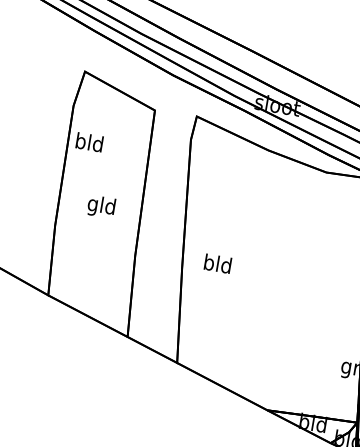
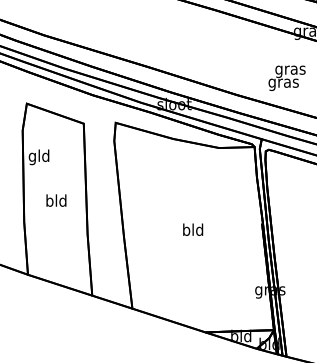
text: (80, 143) -> (32, 157), bld -> gld
text: (92, 205) -> (49, 202), gld -> bld
text: (218, 263) -> (193, 229), moved

